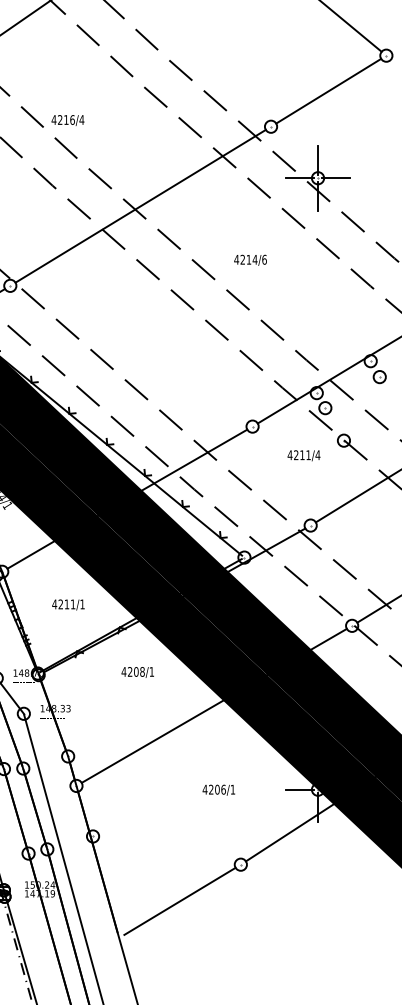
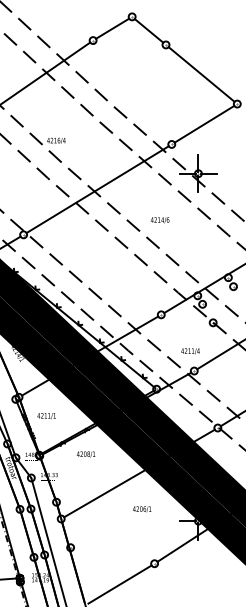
text: (304, 455) -> (190, 351), moved
text: (68, 605) -> (46, 416), moved
text: (136, 672) -> (85, 454), moved
text: (219, 790) -> (142, 509), moved

